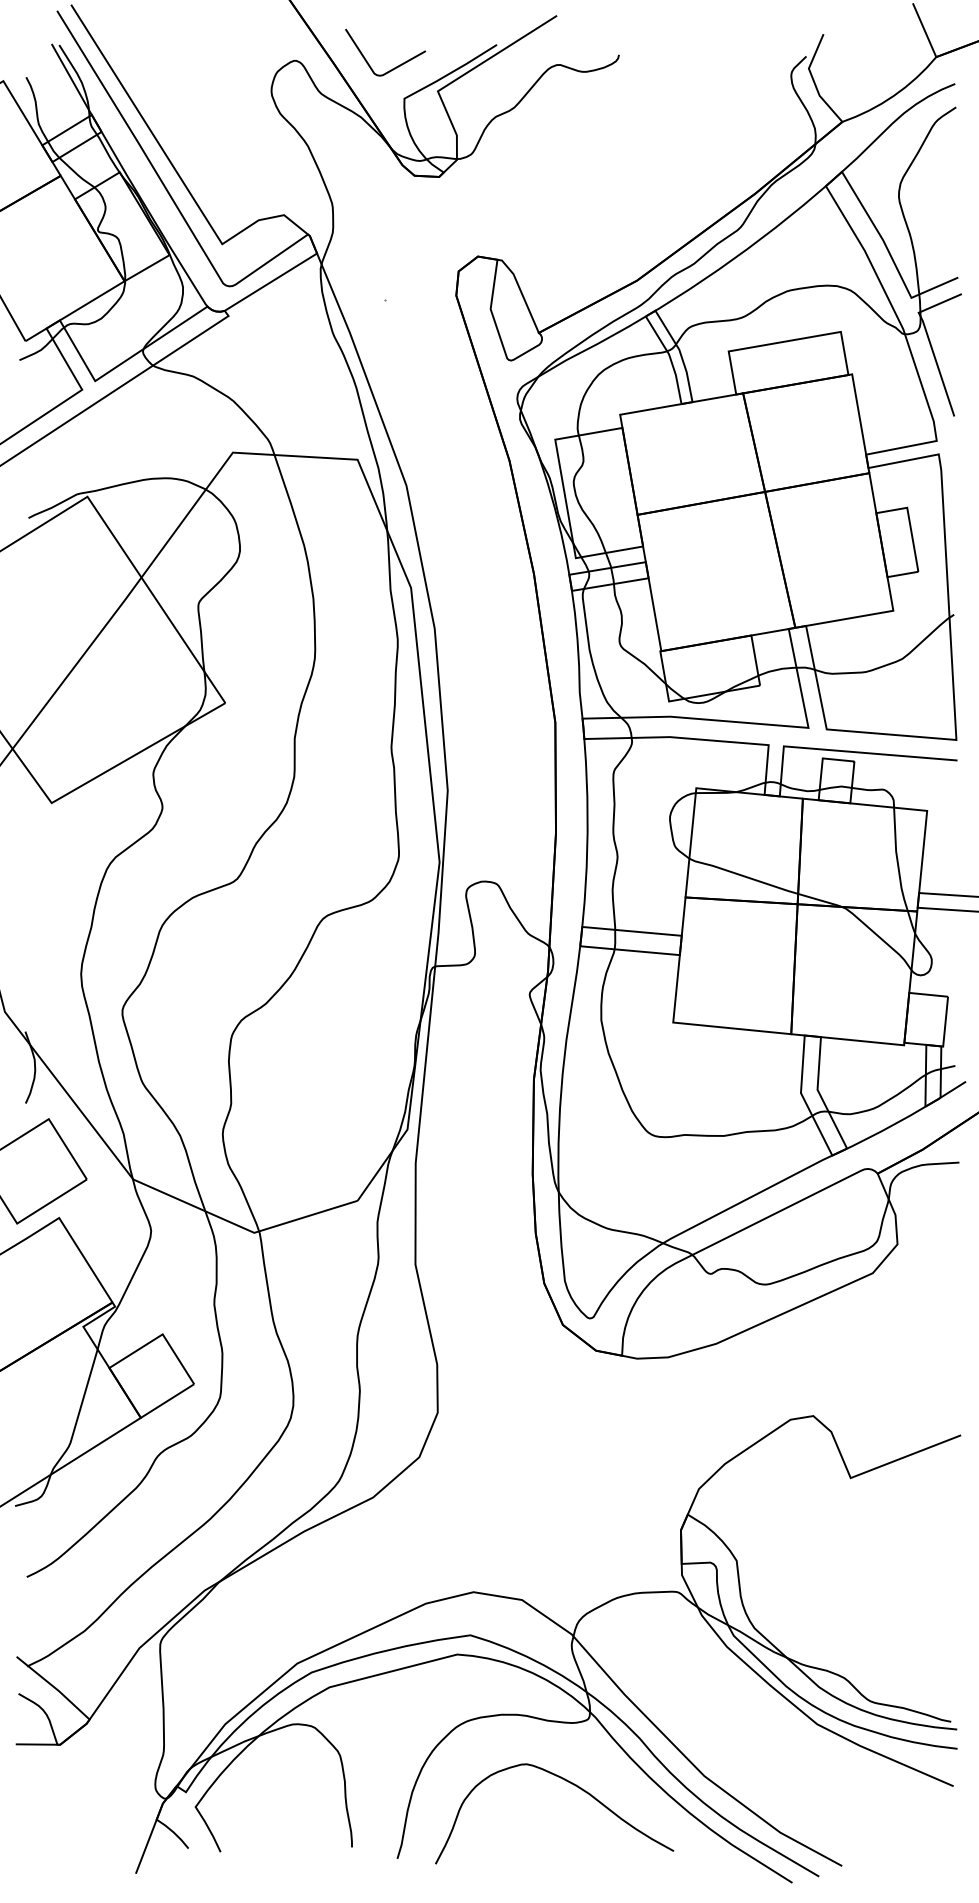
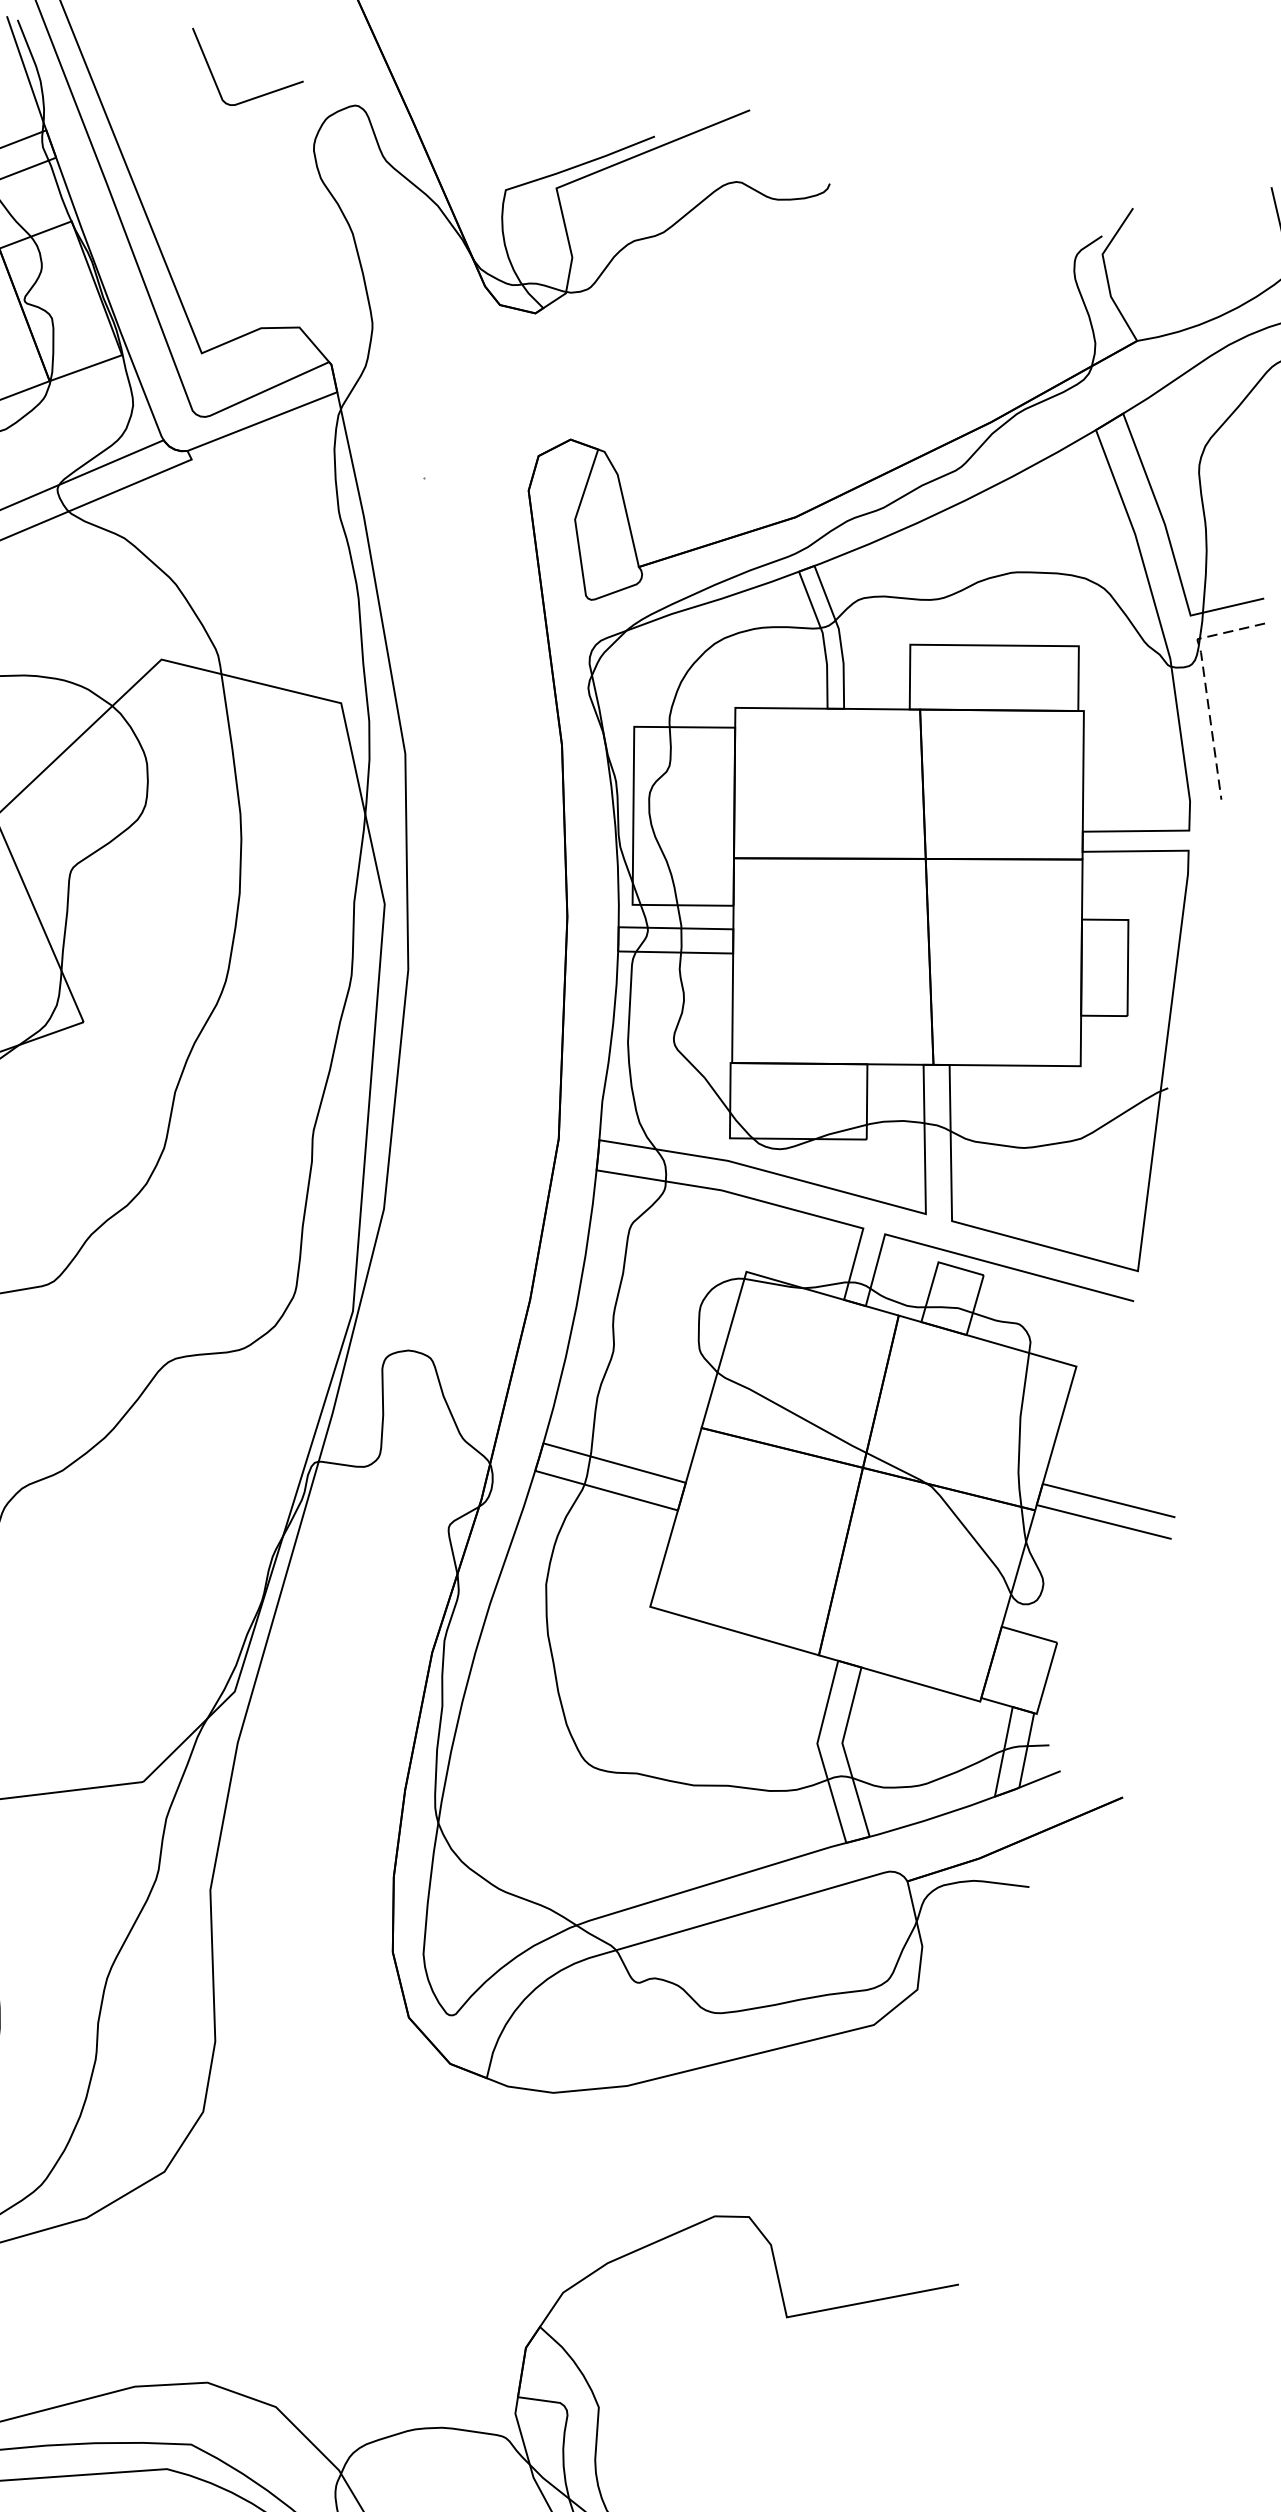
curve: (392, 68) -> (250, 97), moved
line: (929, 340) -> (1205, 682), solid -> dashed

